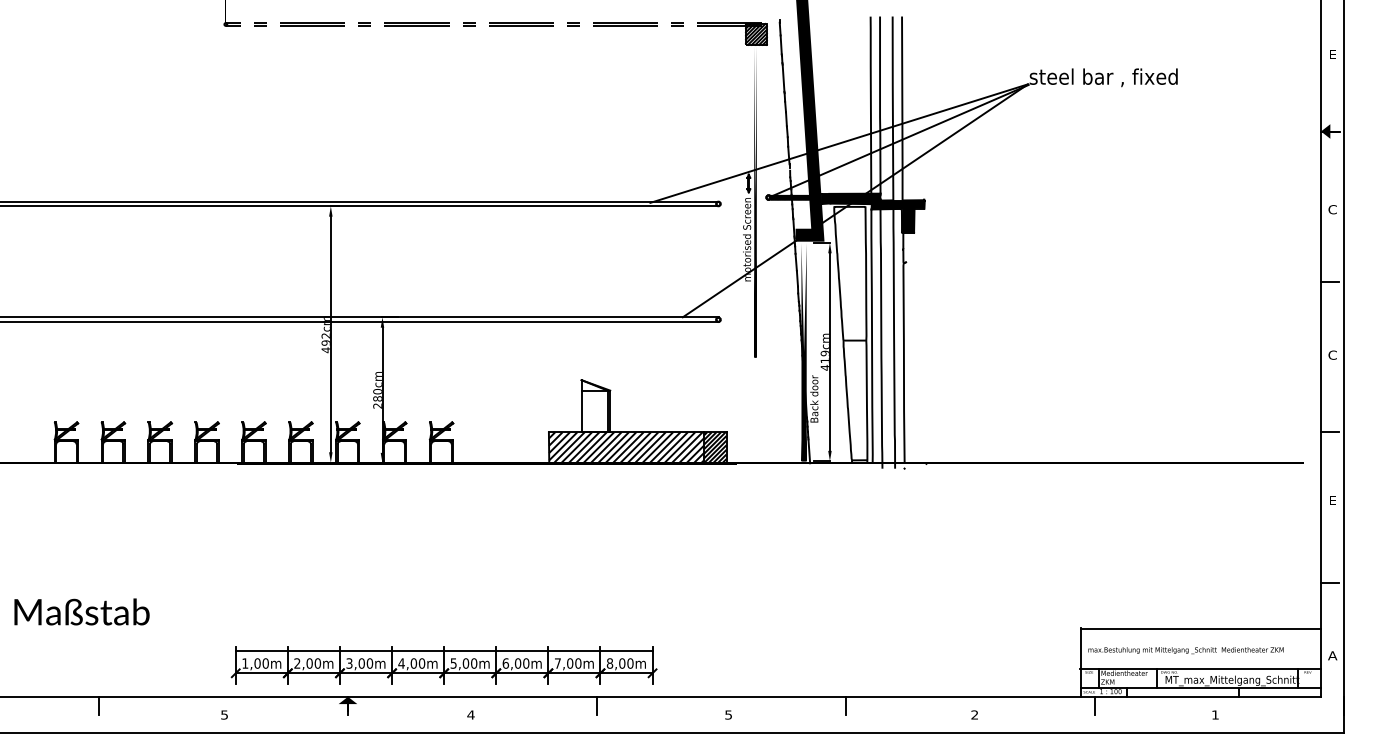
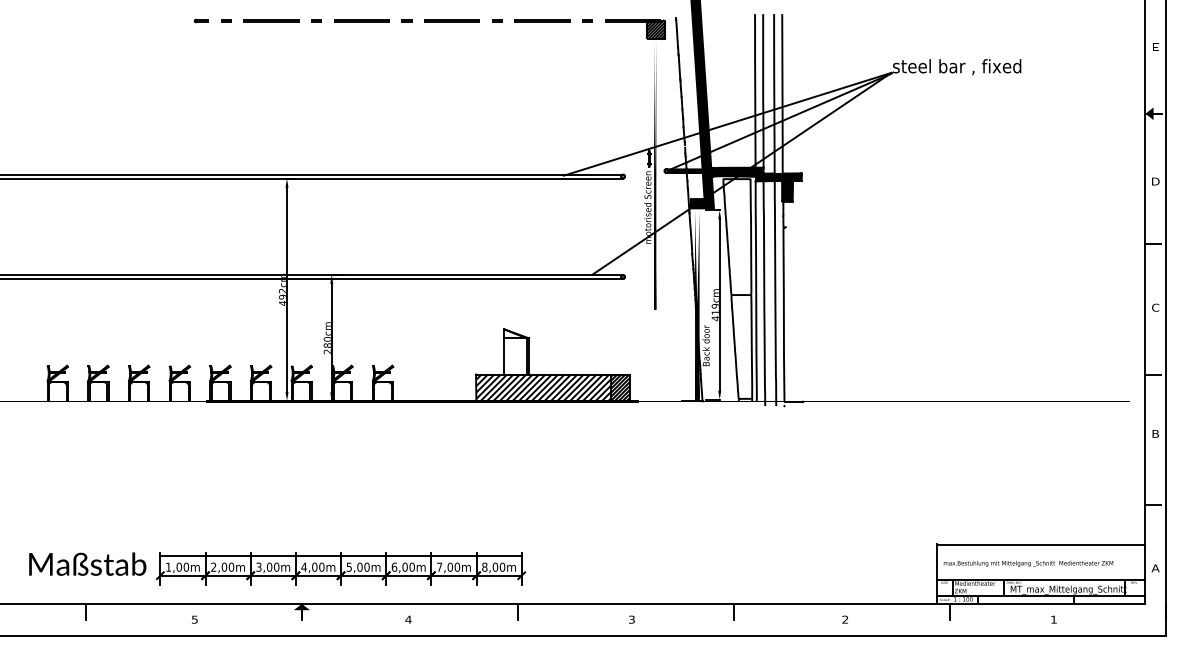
text: (1332, 209) -> (1155, 181), C -> D
text: (1332, 500) -> (1155, 433), E -> B
text: (81, 611) -> (87, 563), moved
part: (443, 665) -> (340, 568), moved
text: (728, 714) -> (631, 619), 5 -> 3

